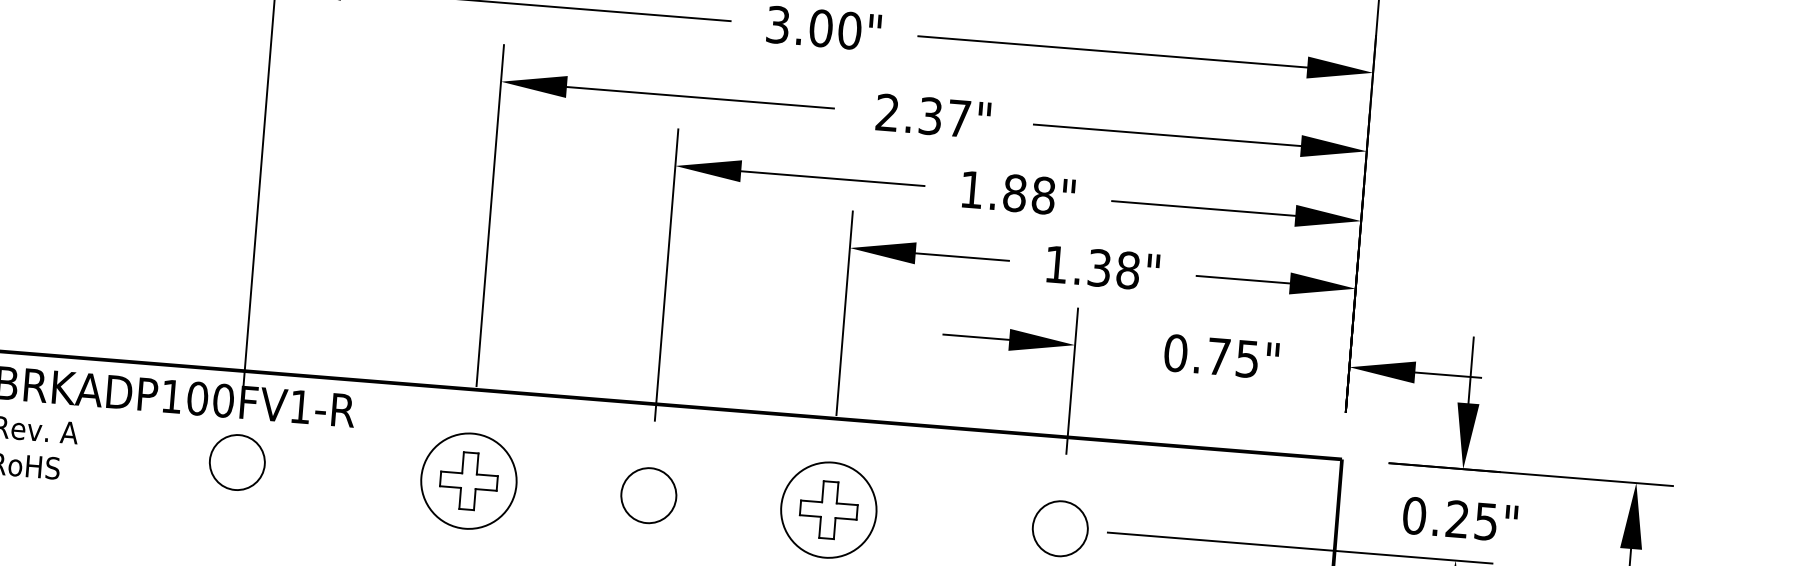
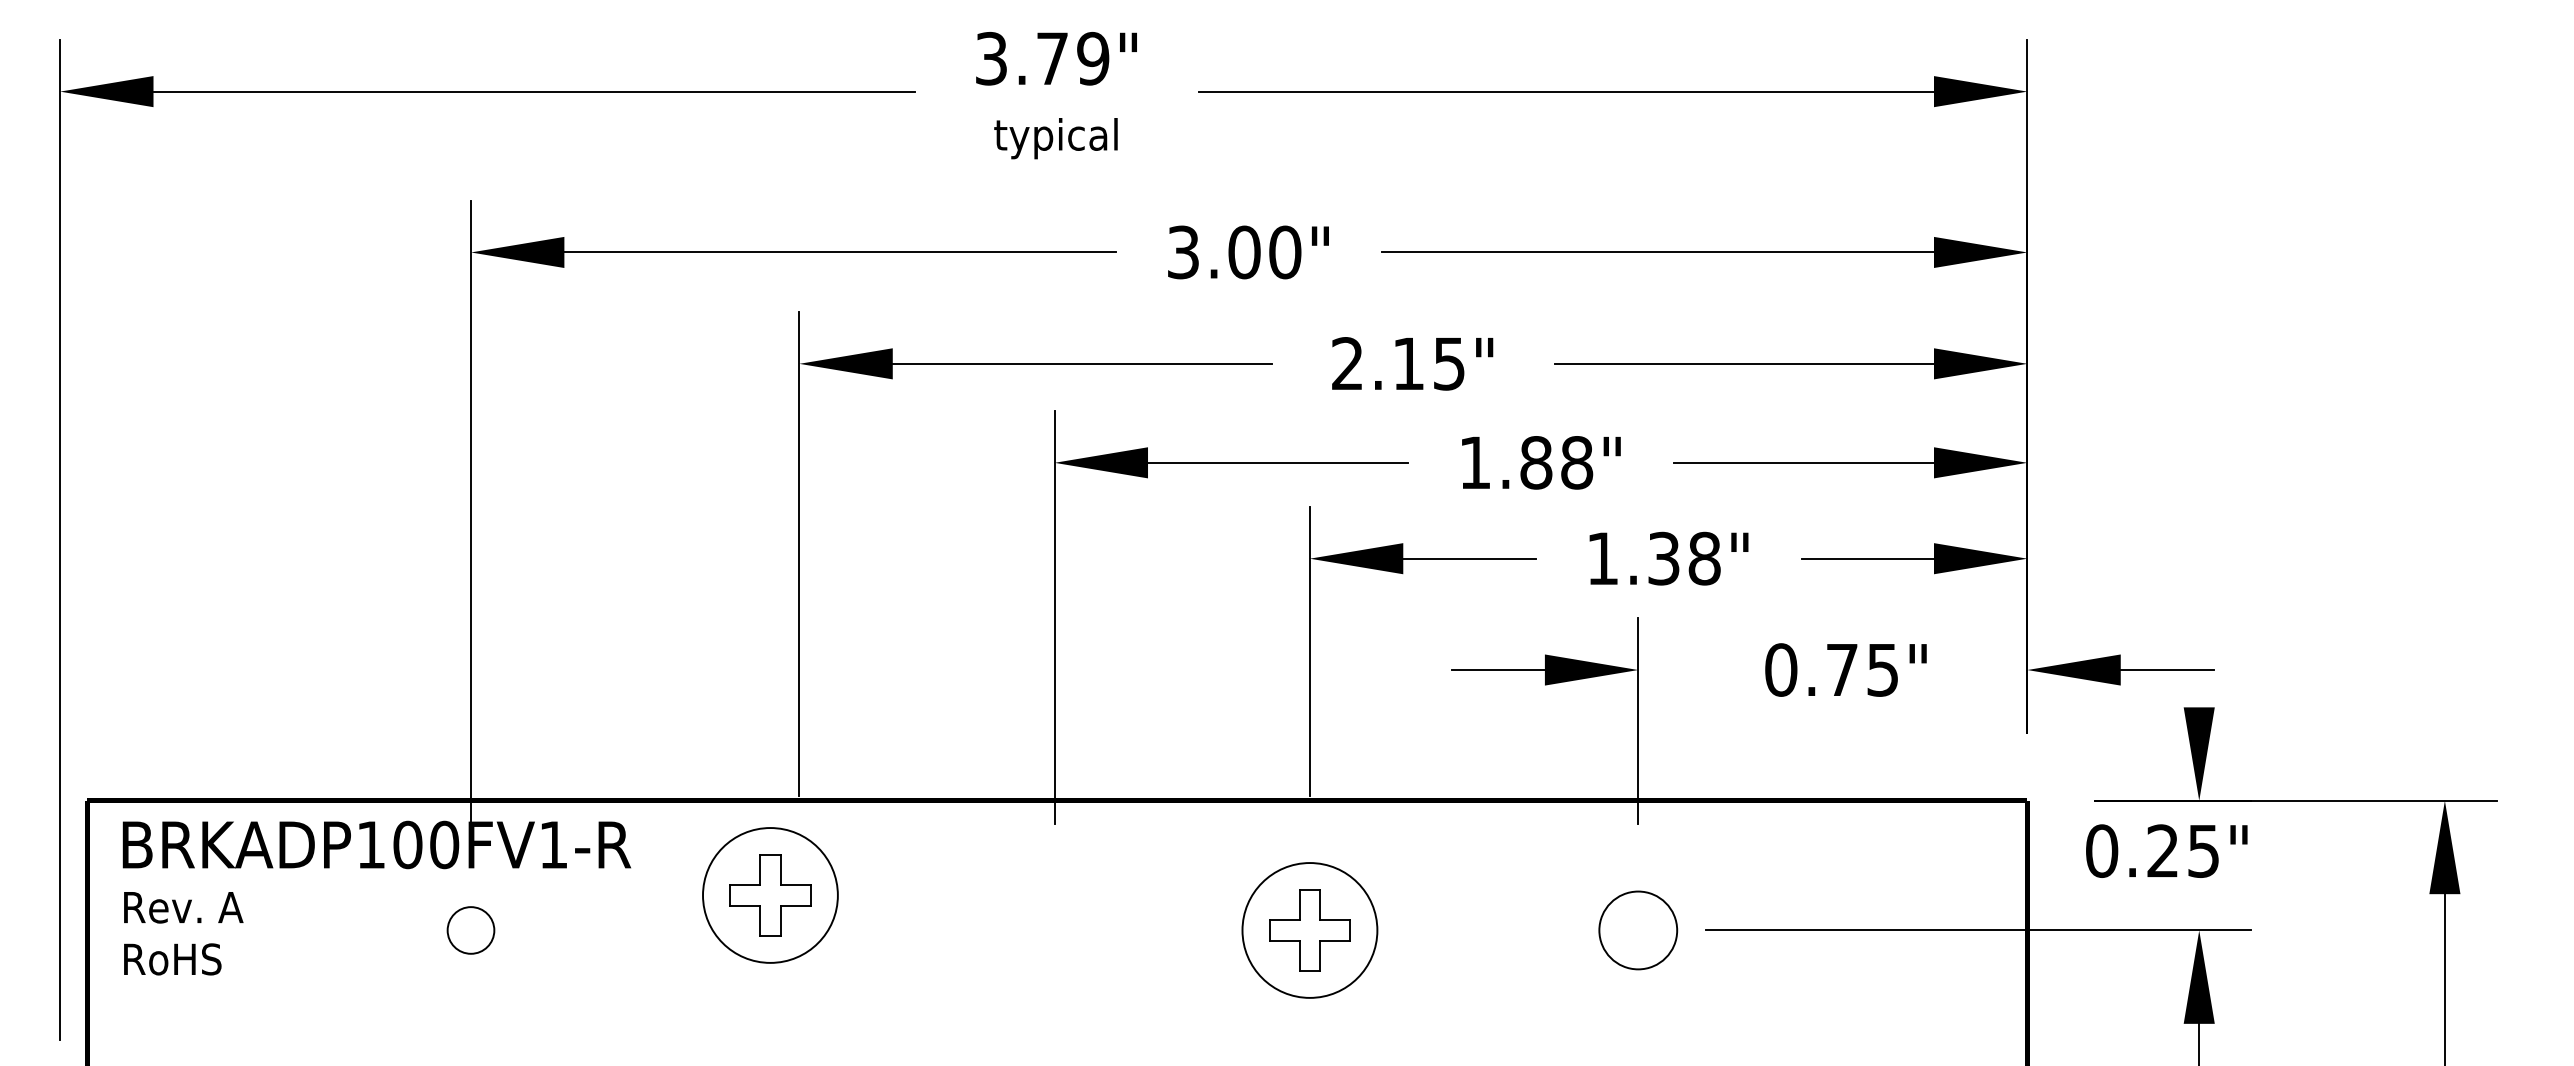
text: (944, 117) -> (1428, 363), 2.37" -> 2.15"
line: (1471, 370) -> (2199, 660), removed
circle: (237, 462) -> (470, 930), size x0.6
part: (468, 481) -> (770, 895), moved
circle: (648, 495) -> (1054, 930), removed
text: (1460, 519) -> (2166, 850), moved

